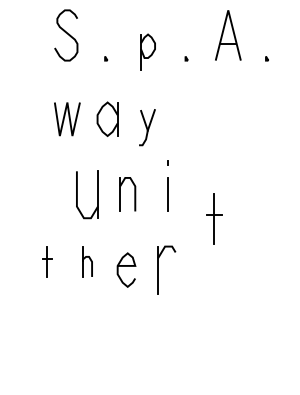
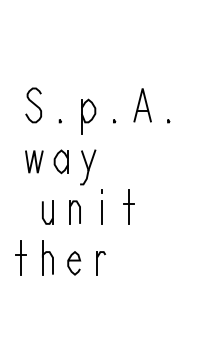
part: (147, 51) -> (88, 116), size x1.43
part: (147, 127) -> (88, 167), size x1.43
part: (86, 194) -> (47, 212), size x0.71
part: (213, 218) -> (128, 206), moved
part: (46, 261) -> (20, 257), size x1.67
part: (86, 261) -> (47, 257), size x1.67
part: (165, 270) -> (100, 263), size x0.71

